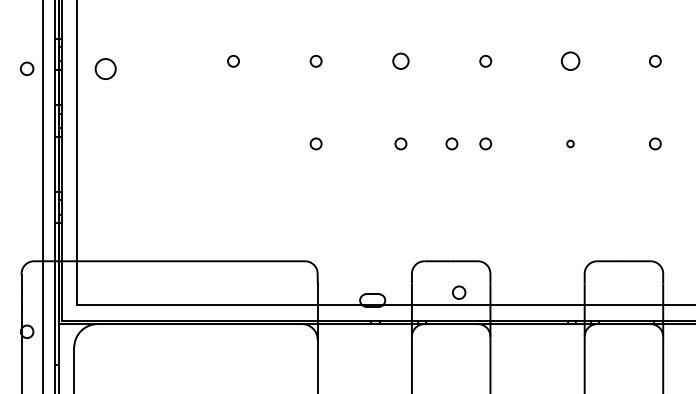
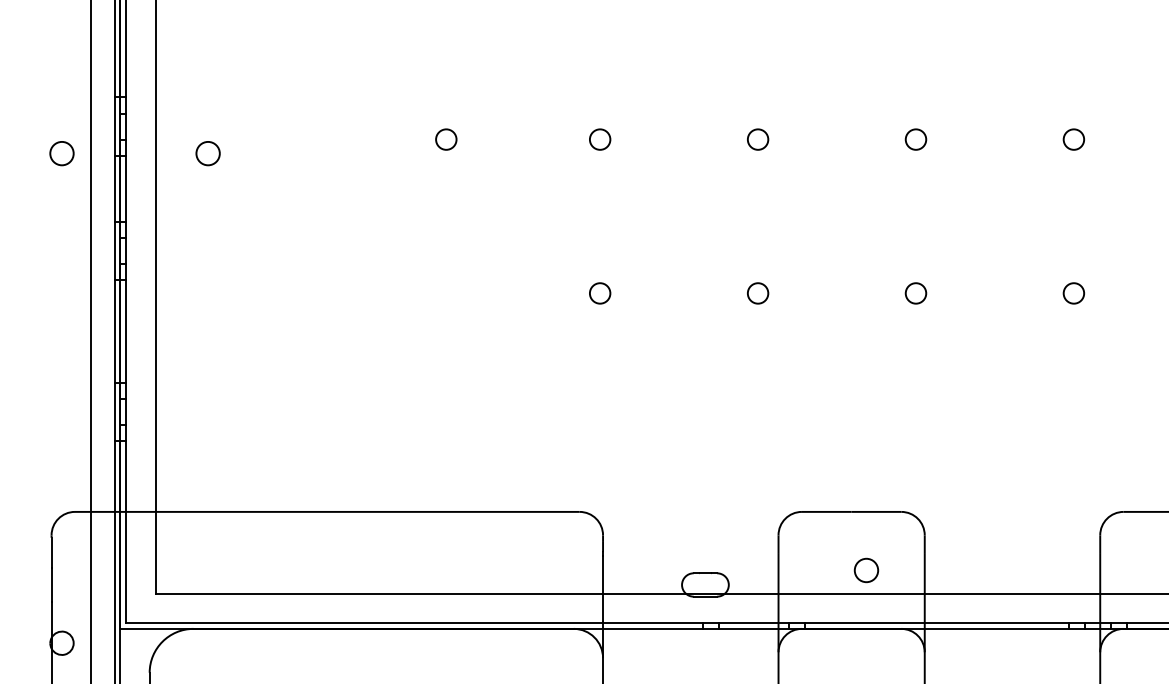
circle: (400, 61) -> (757, 139), size x0.71
circle: (570, 61) -> (1073, 139), size x0.62
circle: (105, 68) -> (207, 152), size x0.62
circle: (451, 143) -> (852, 292), removed
circle: (570, 143) -> (1073, 292), size x1.67

